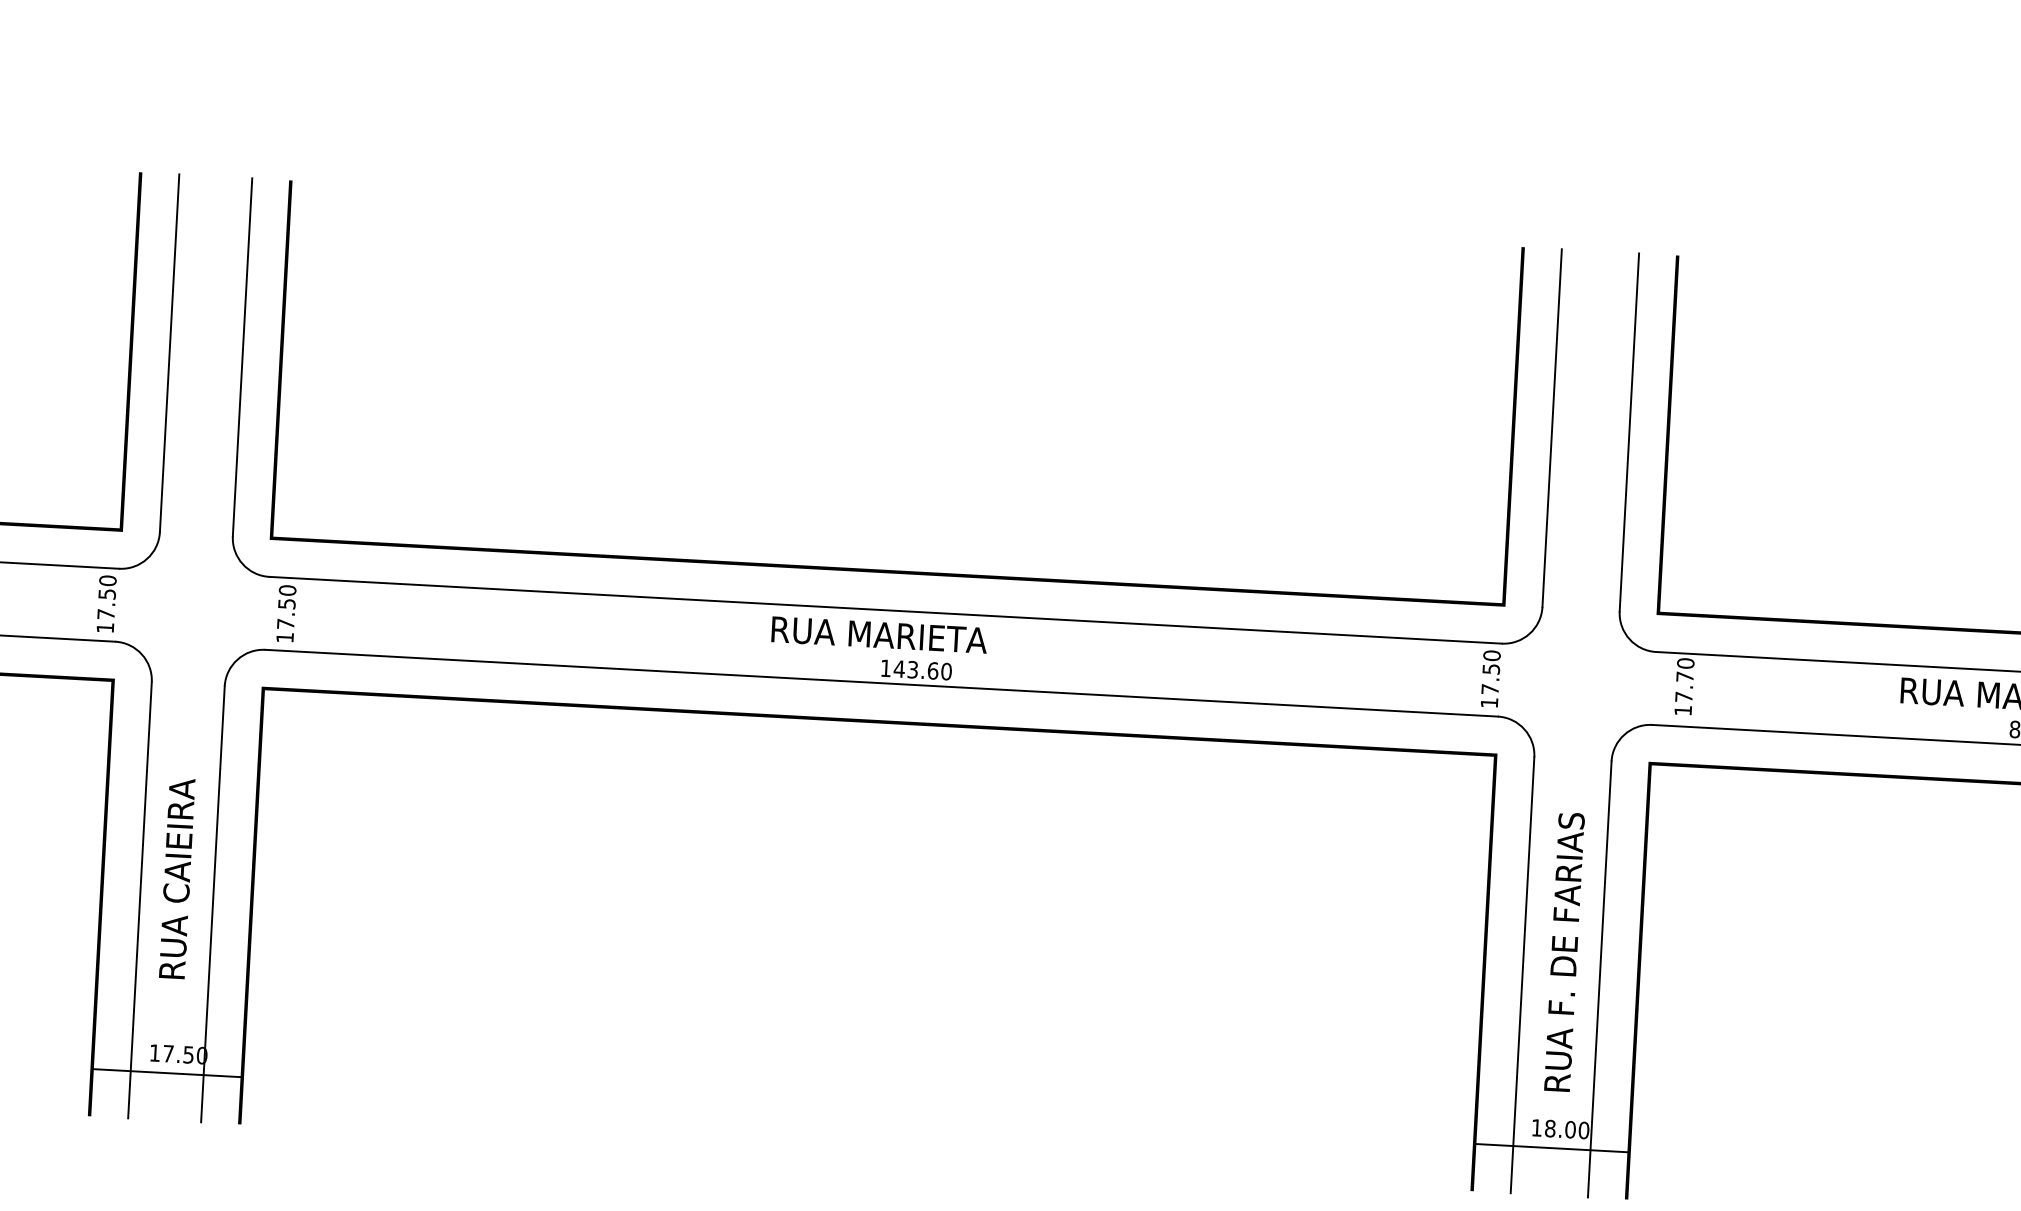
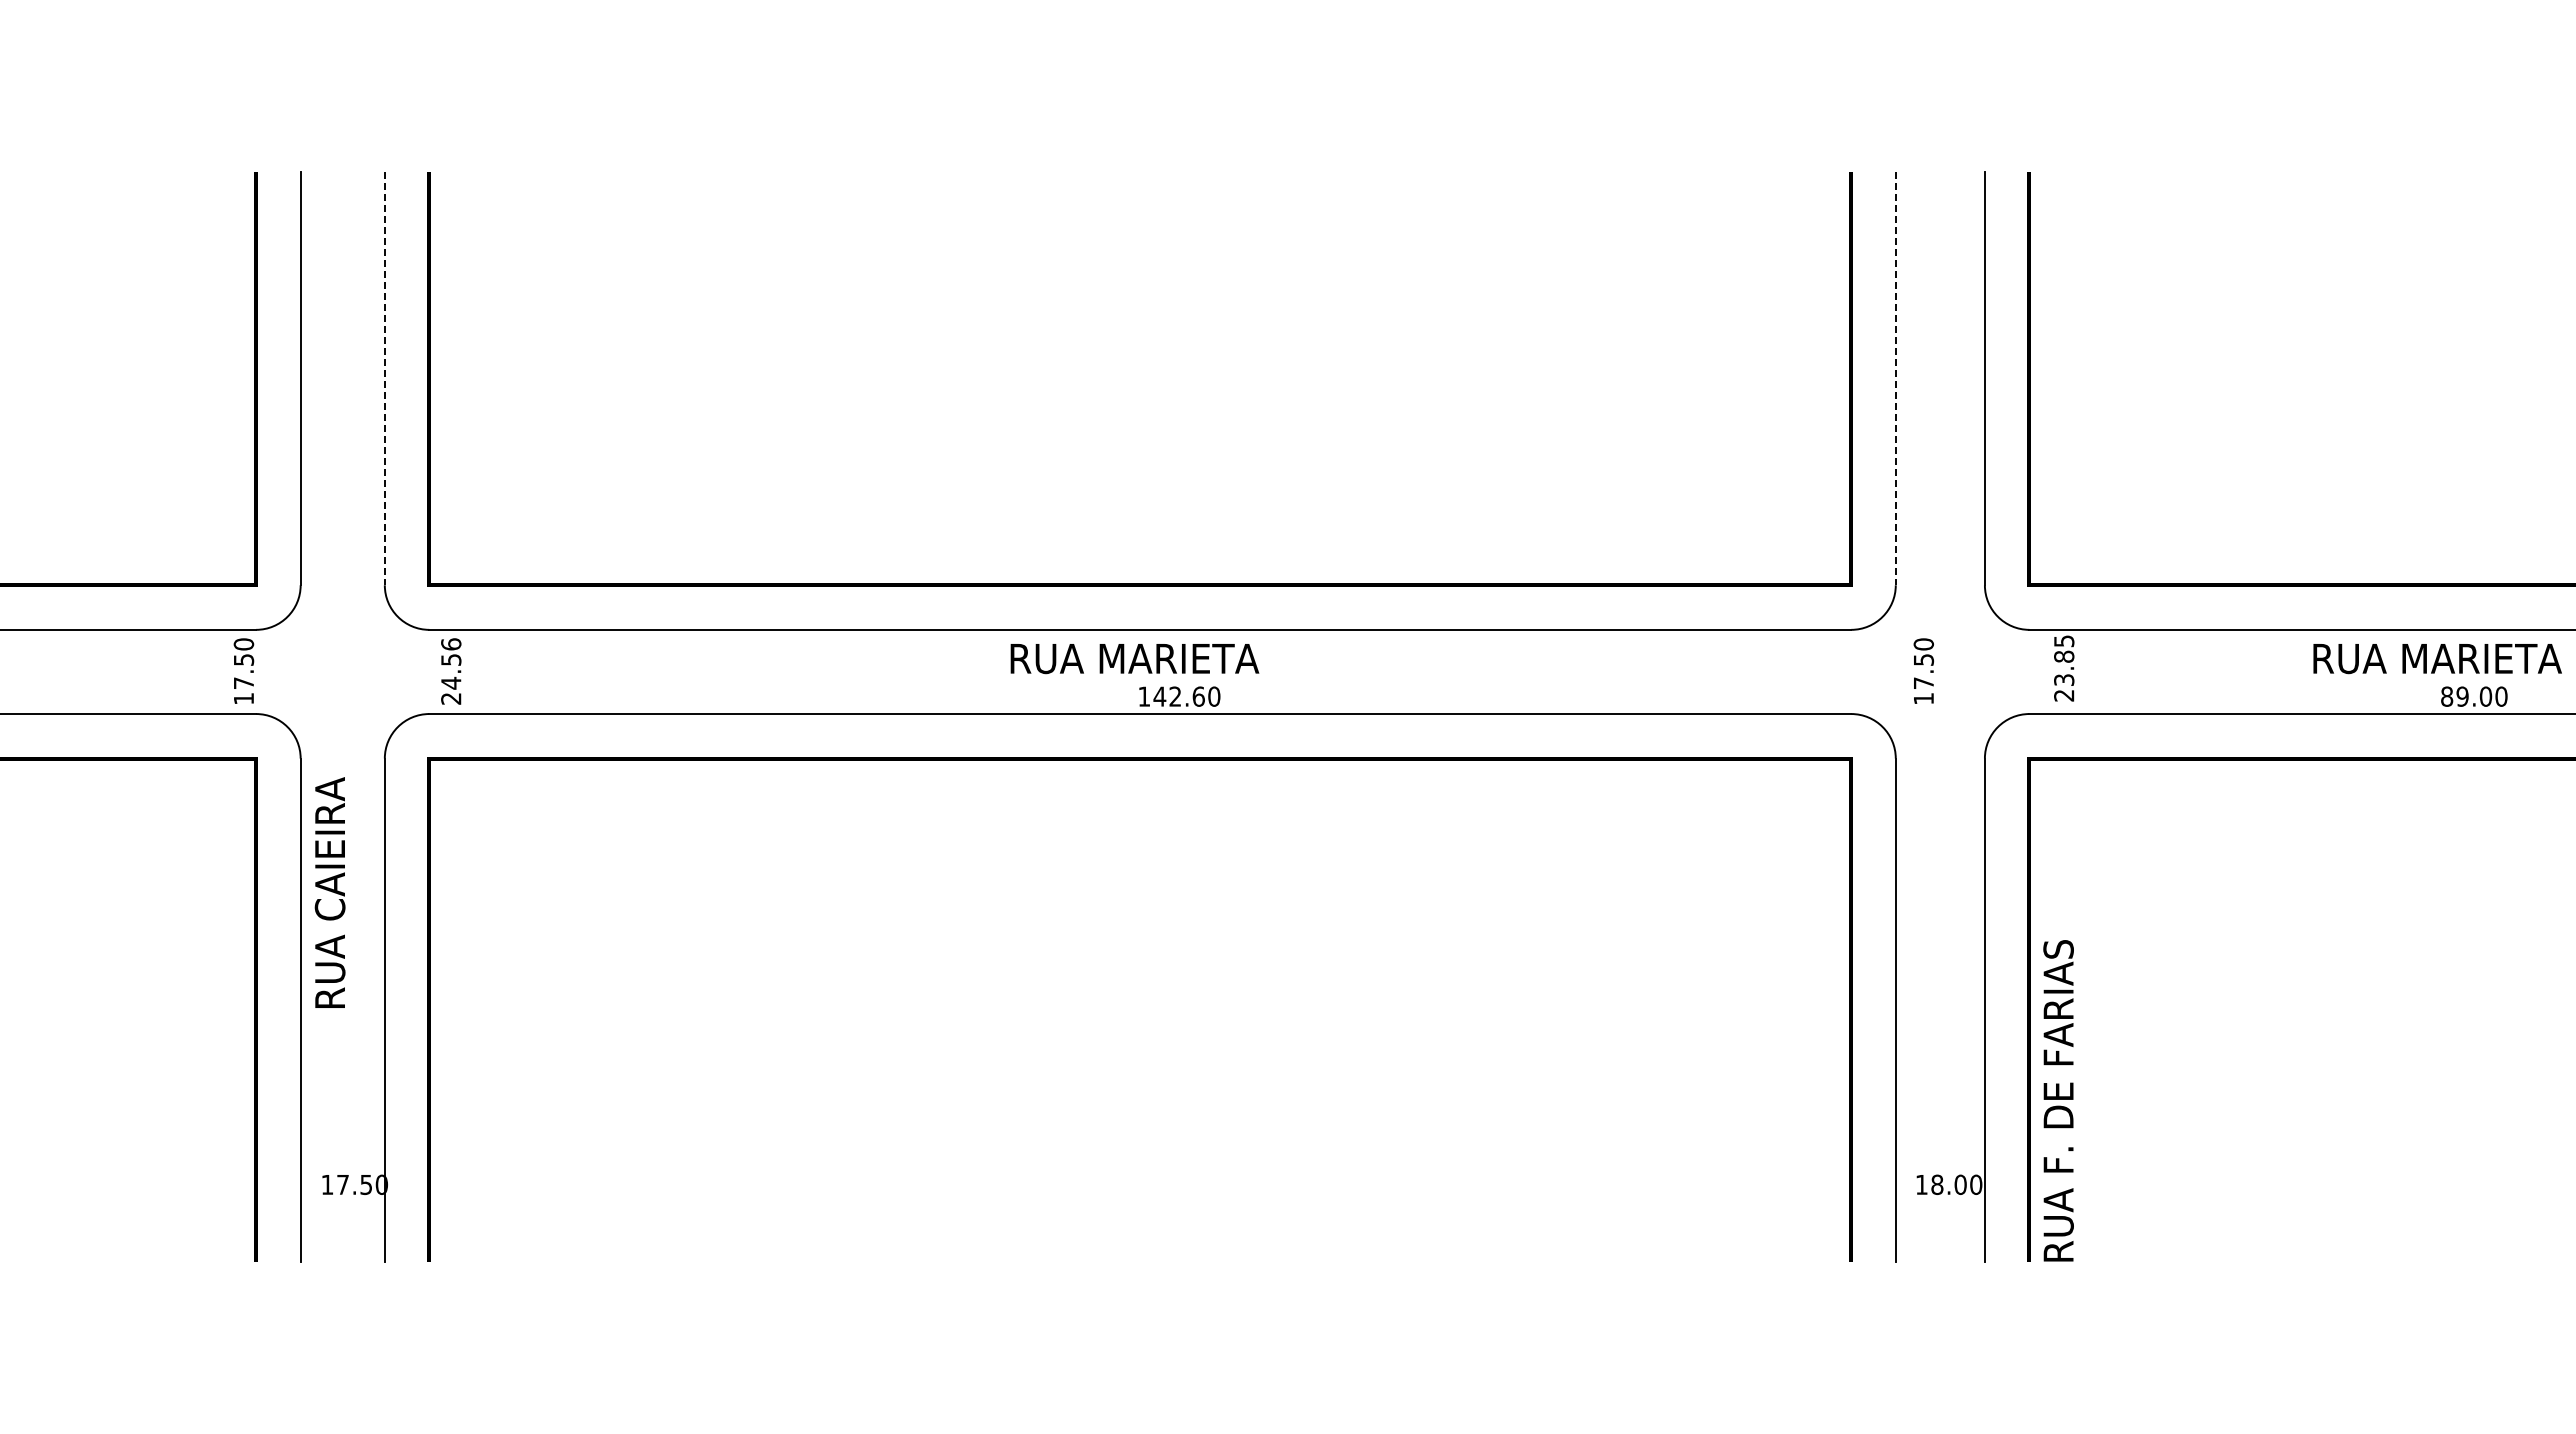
line: (242, 357) -> (384, 379), solid -> dashed
line: (1551, 428) -> (1895, 379), solid -> dashed
text: (286, 614) -> (451, 671), 17.50 -> 24.56
text: (912, 669) -> (1175, 696), 143.60 -> 142.60
text: (1490, 678) -> (1923, 670), moved
text: (1684, 687) -> (2064, 668), 17.70 -> 23.85
text: (176, 878) -> (329, 892), moved
text: (1564, 951) -> (2058, 1100), moved
line: (166, 1073) -> (342, 1207), removed
line: (1552, 1148) -> (1940, 1207), removed

